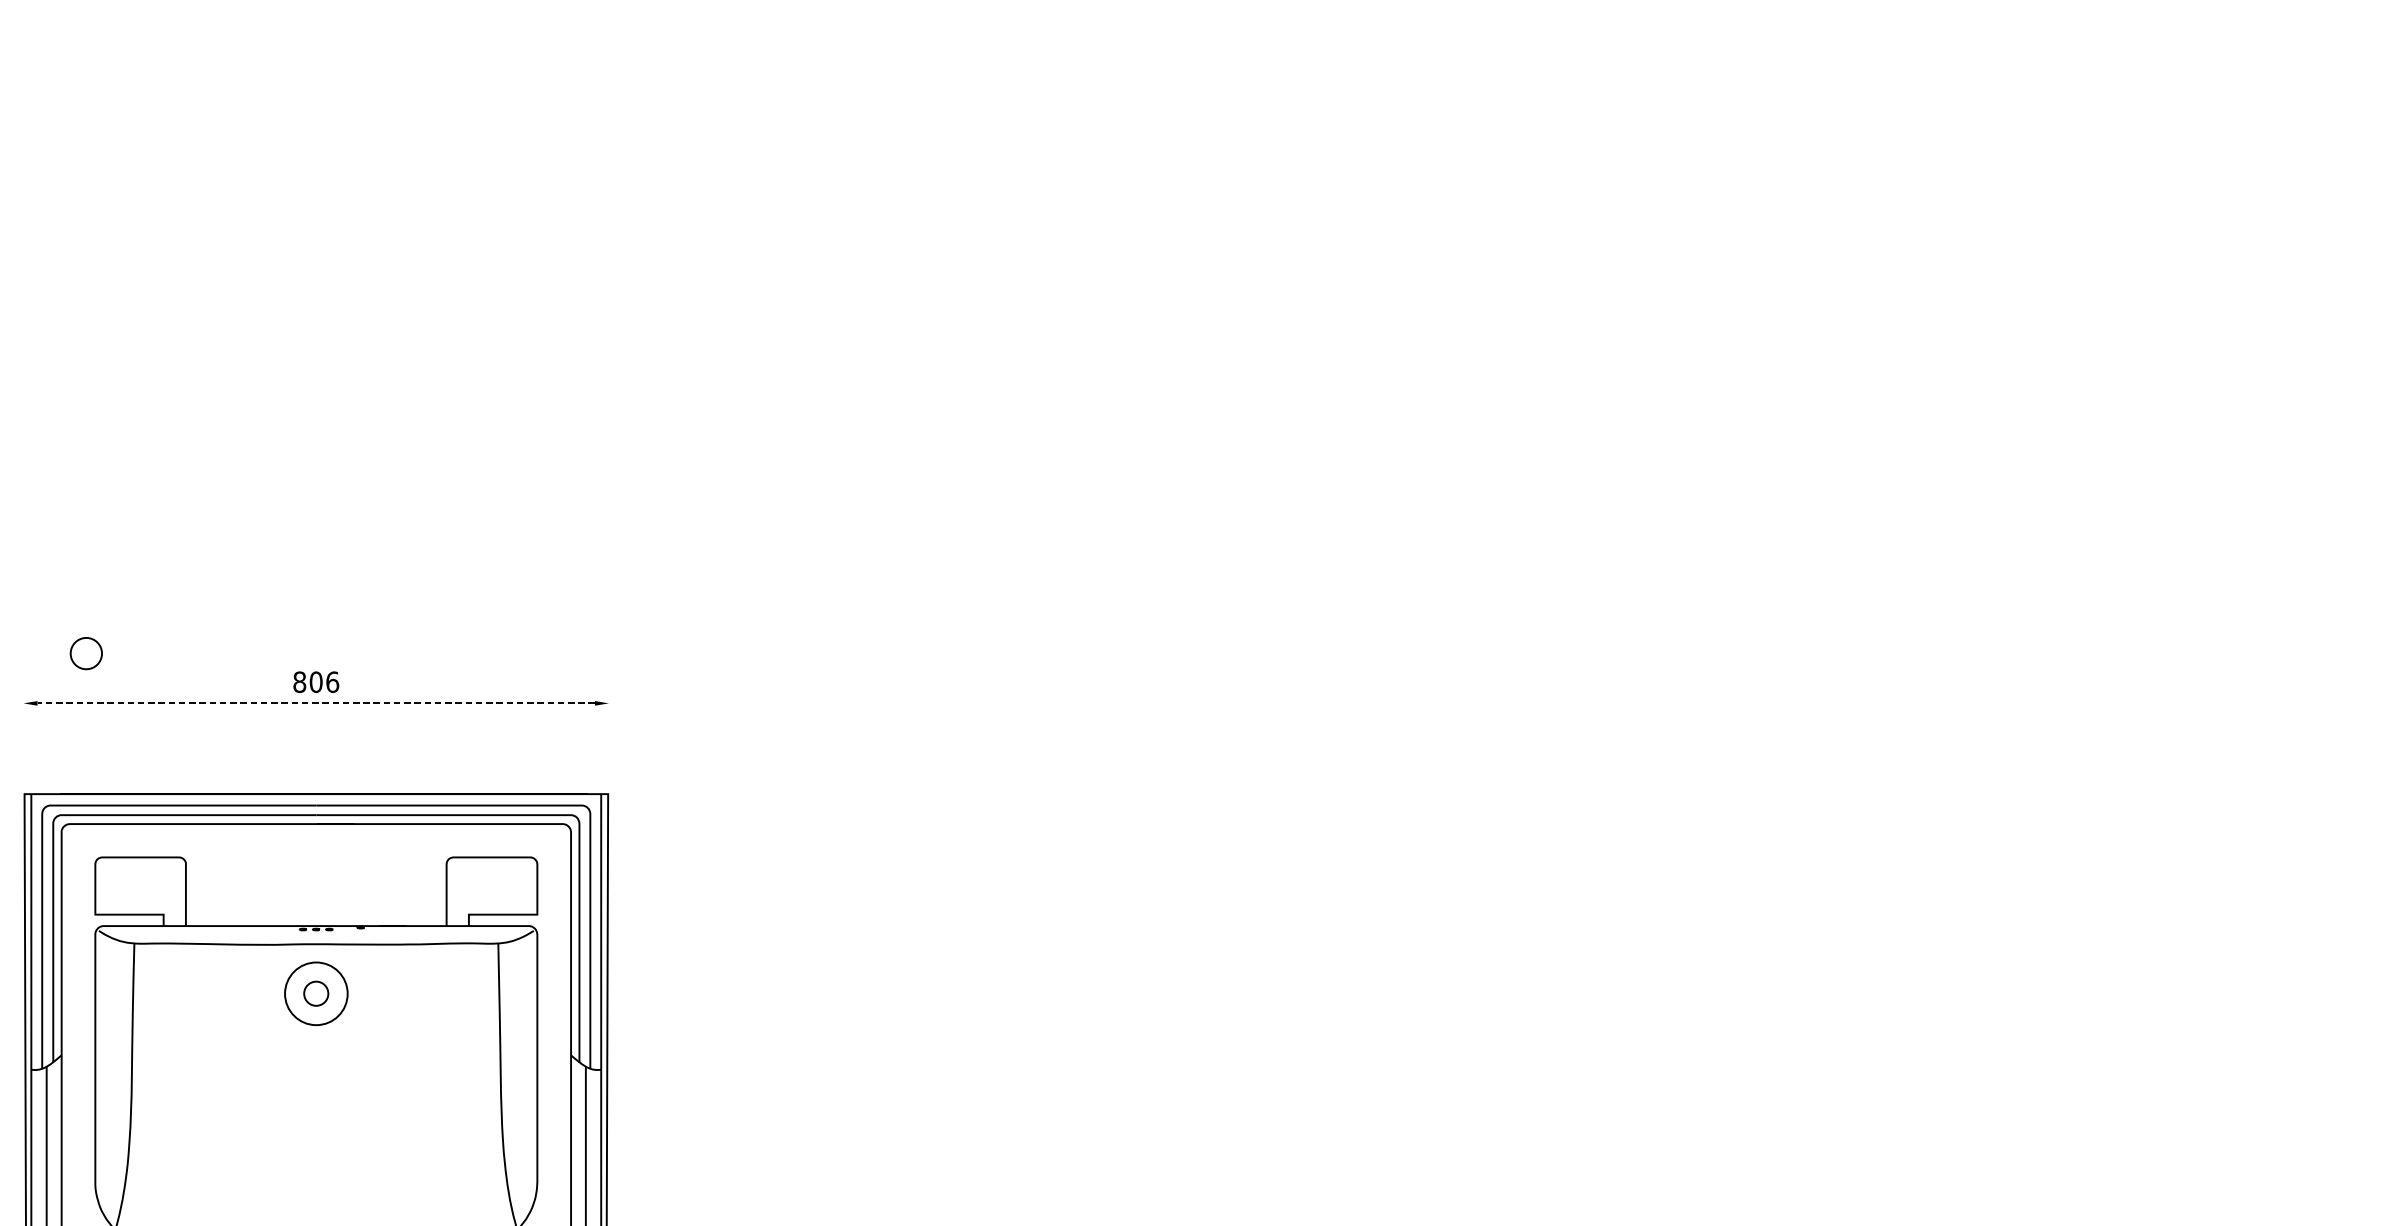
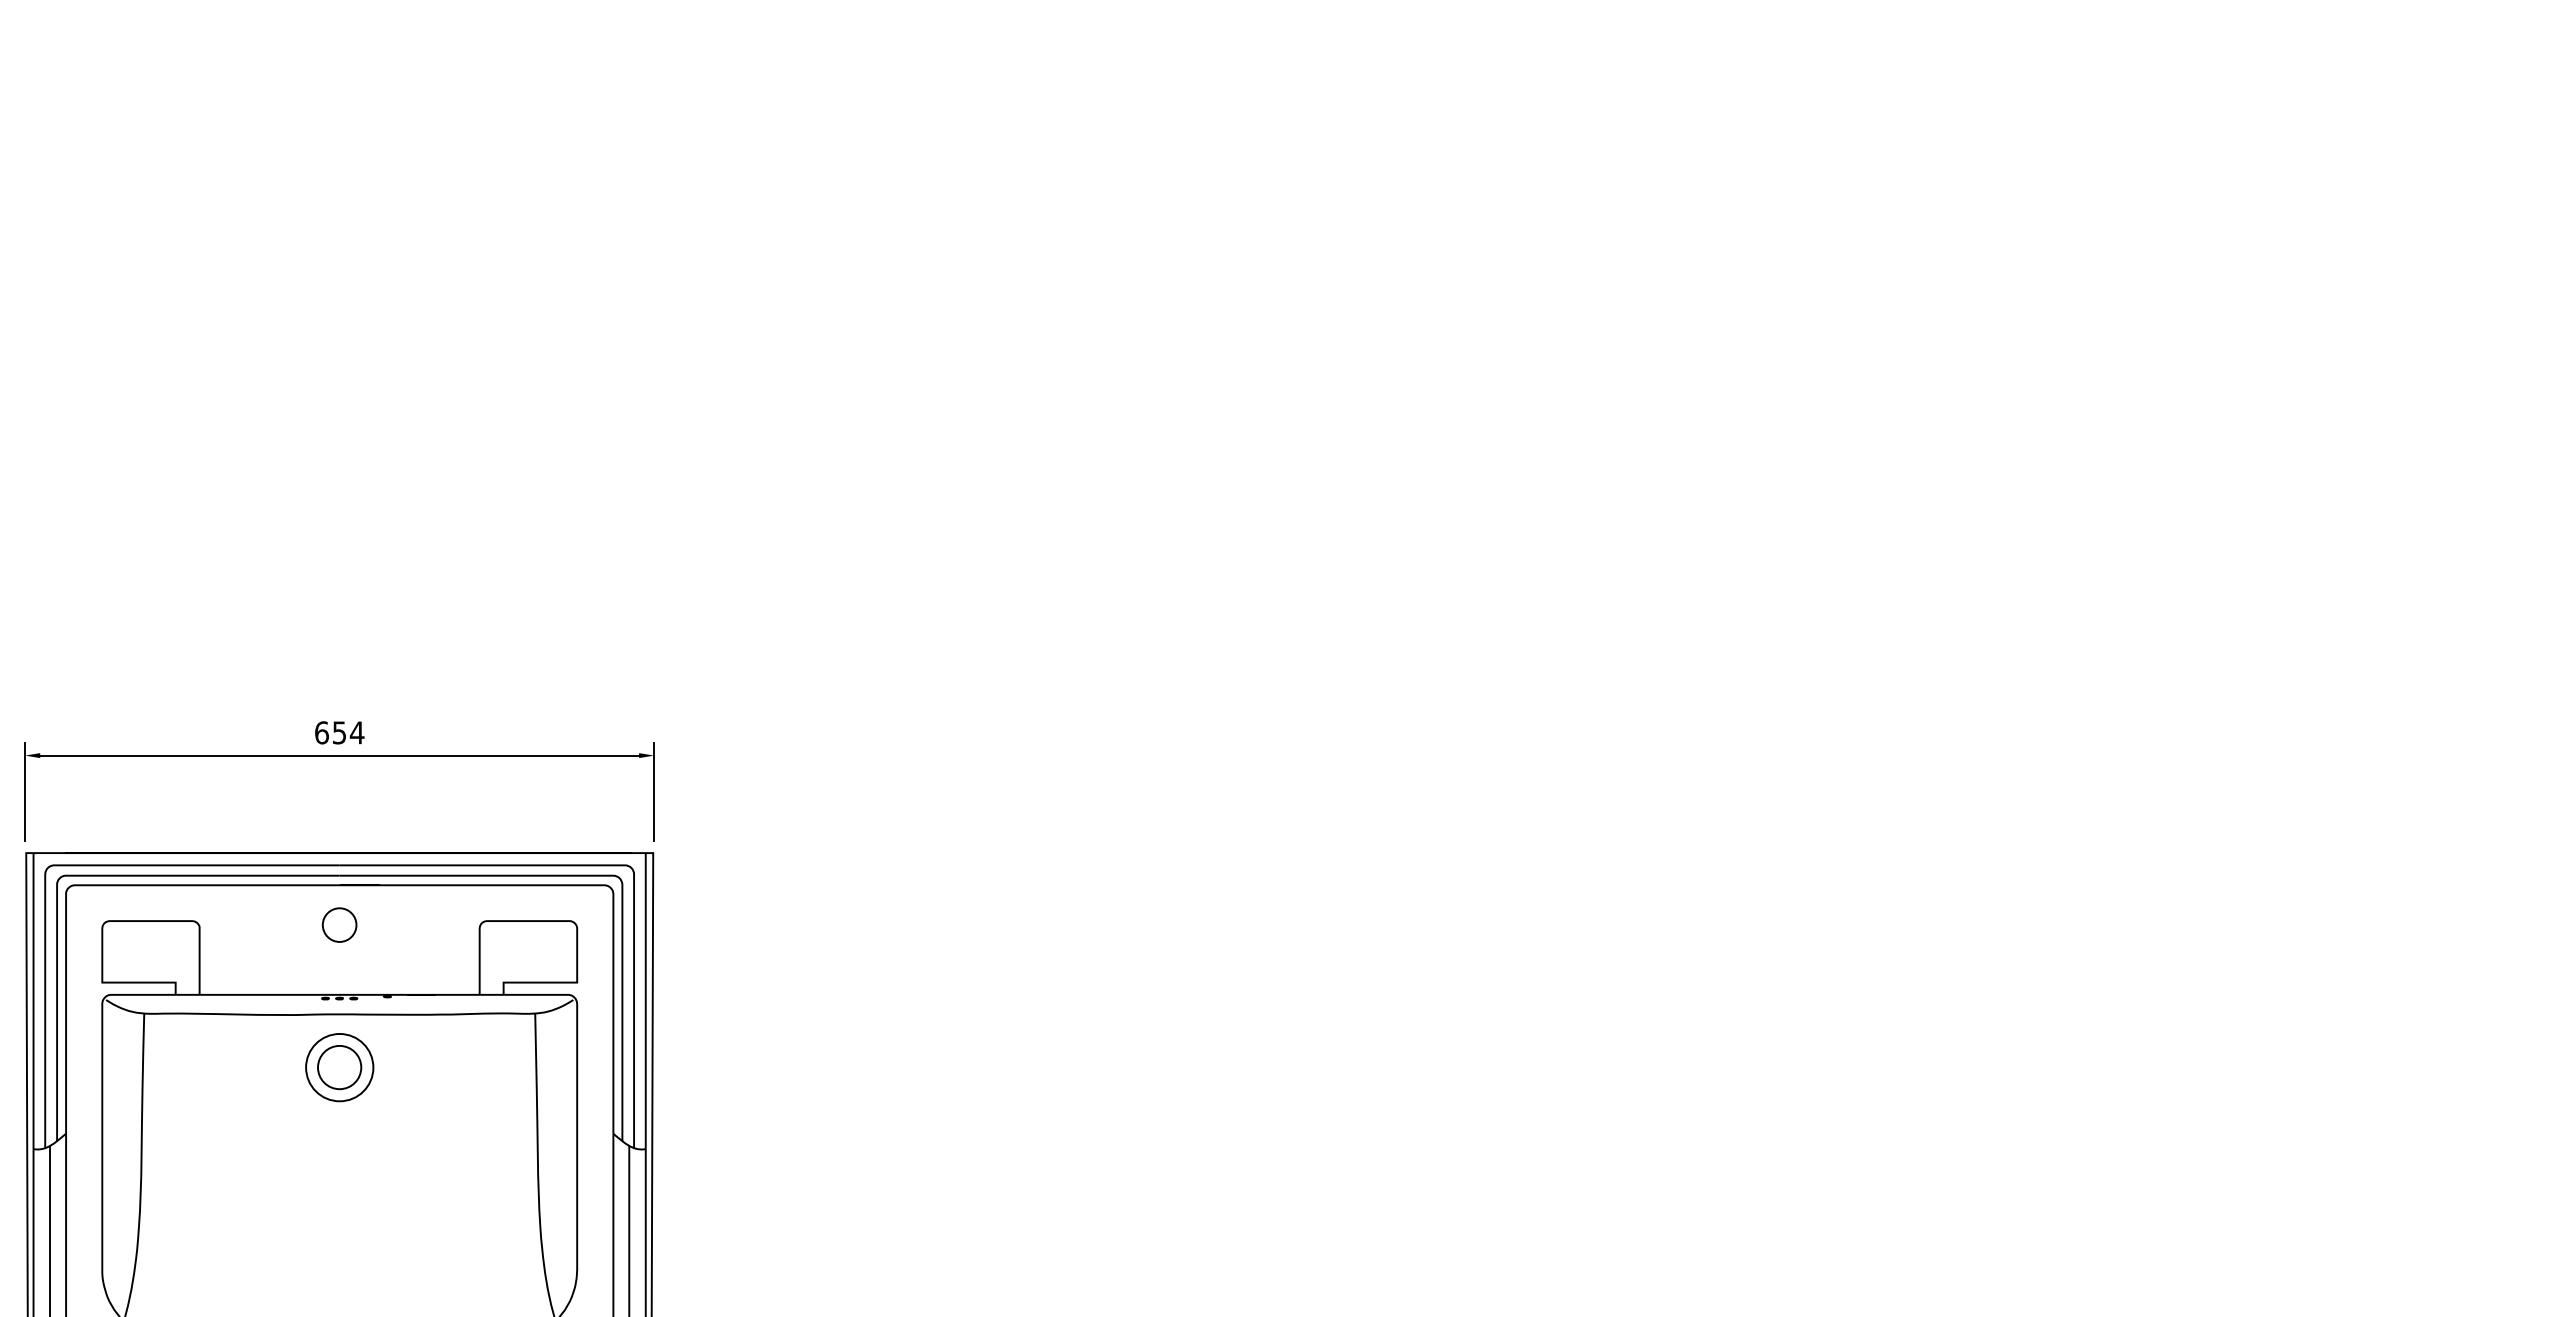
circle: (86, 653) -> (339, 924), moved
text: (316, 681) -> (339, 732), 806 -> 654
line: (316, 703) -> (339, 755), dashed -> solid
line: (23, 736) -> (25, 791), added
line: (609, 736) -> (654, 791), added
circle: (316, 993) -> (339, 1067), size x1.67

